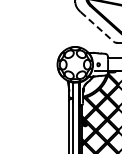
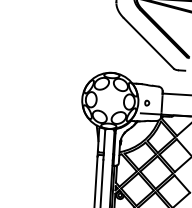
line: (97, 27) -> (148, 44), dashed -> solid

